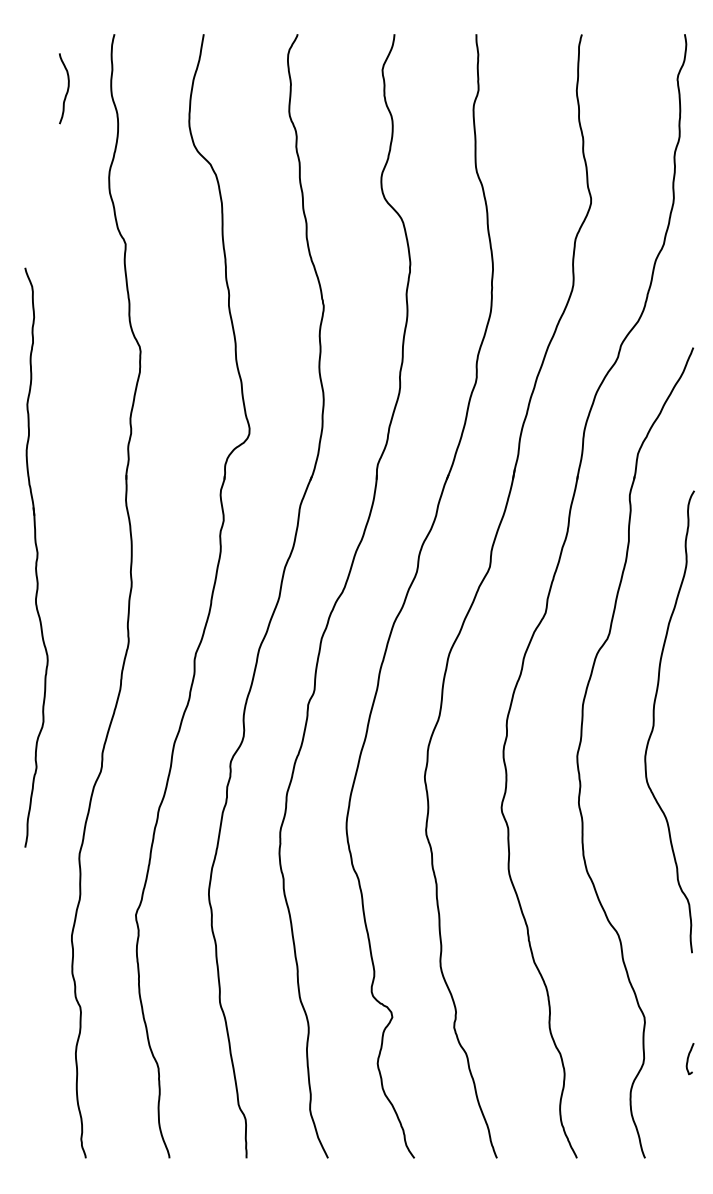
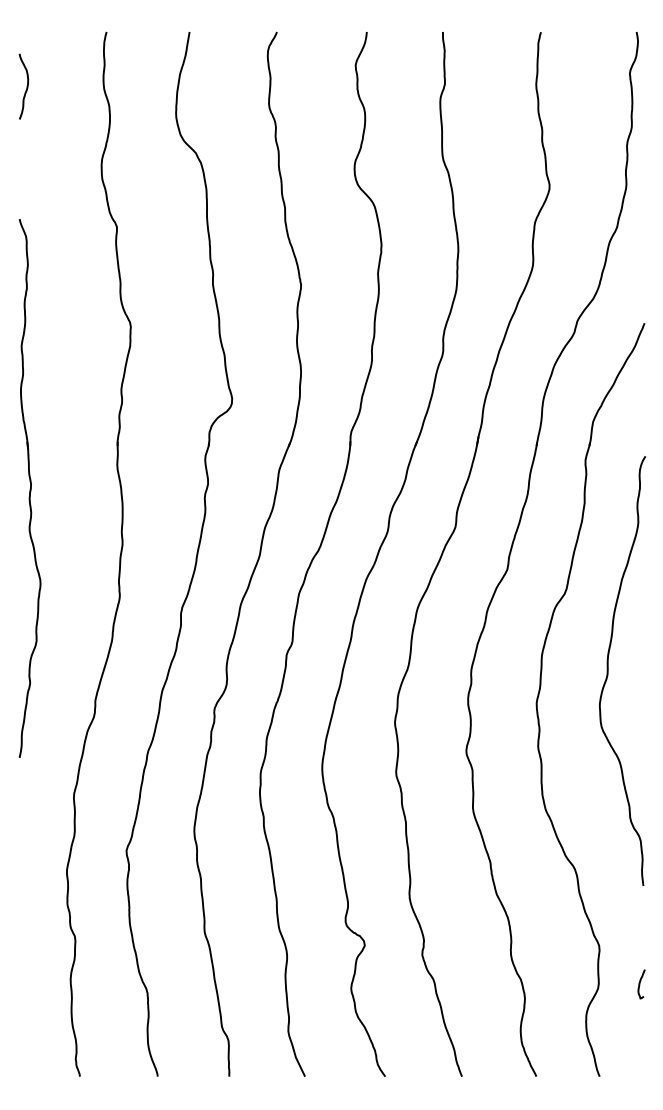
curve: (67, 88) -> (26, 86), moved
part: (35, 557) -> (29, 488), moved

